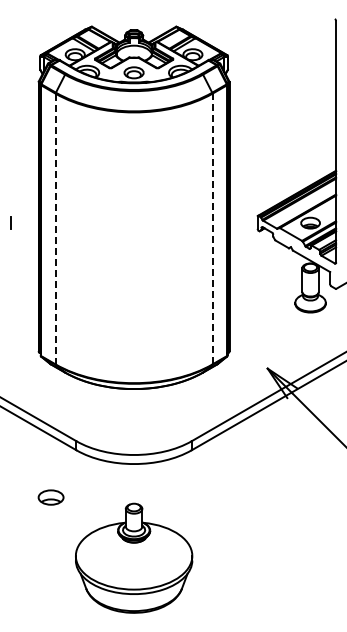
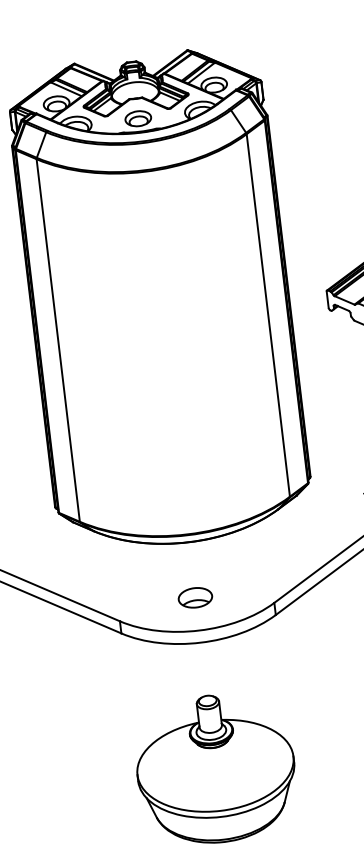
line: (212, 228) -> (268, 314), dashed -> solid
line: (55, 229) -> (58, 341), dashed -> solid
part: (50, 497) -> (194, 597), moved

